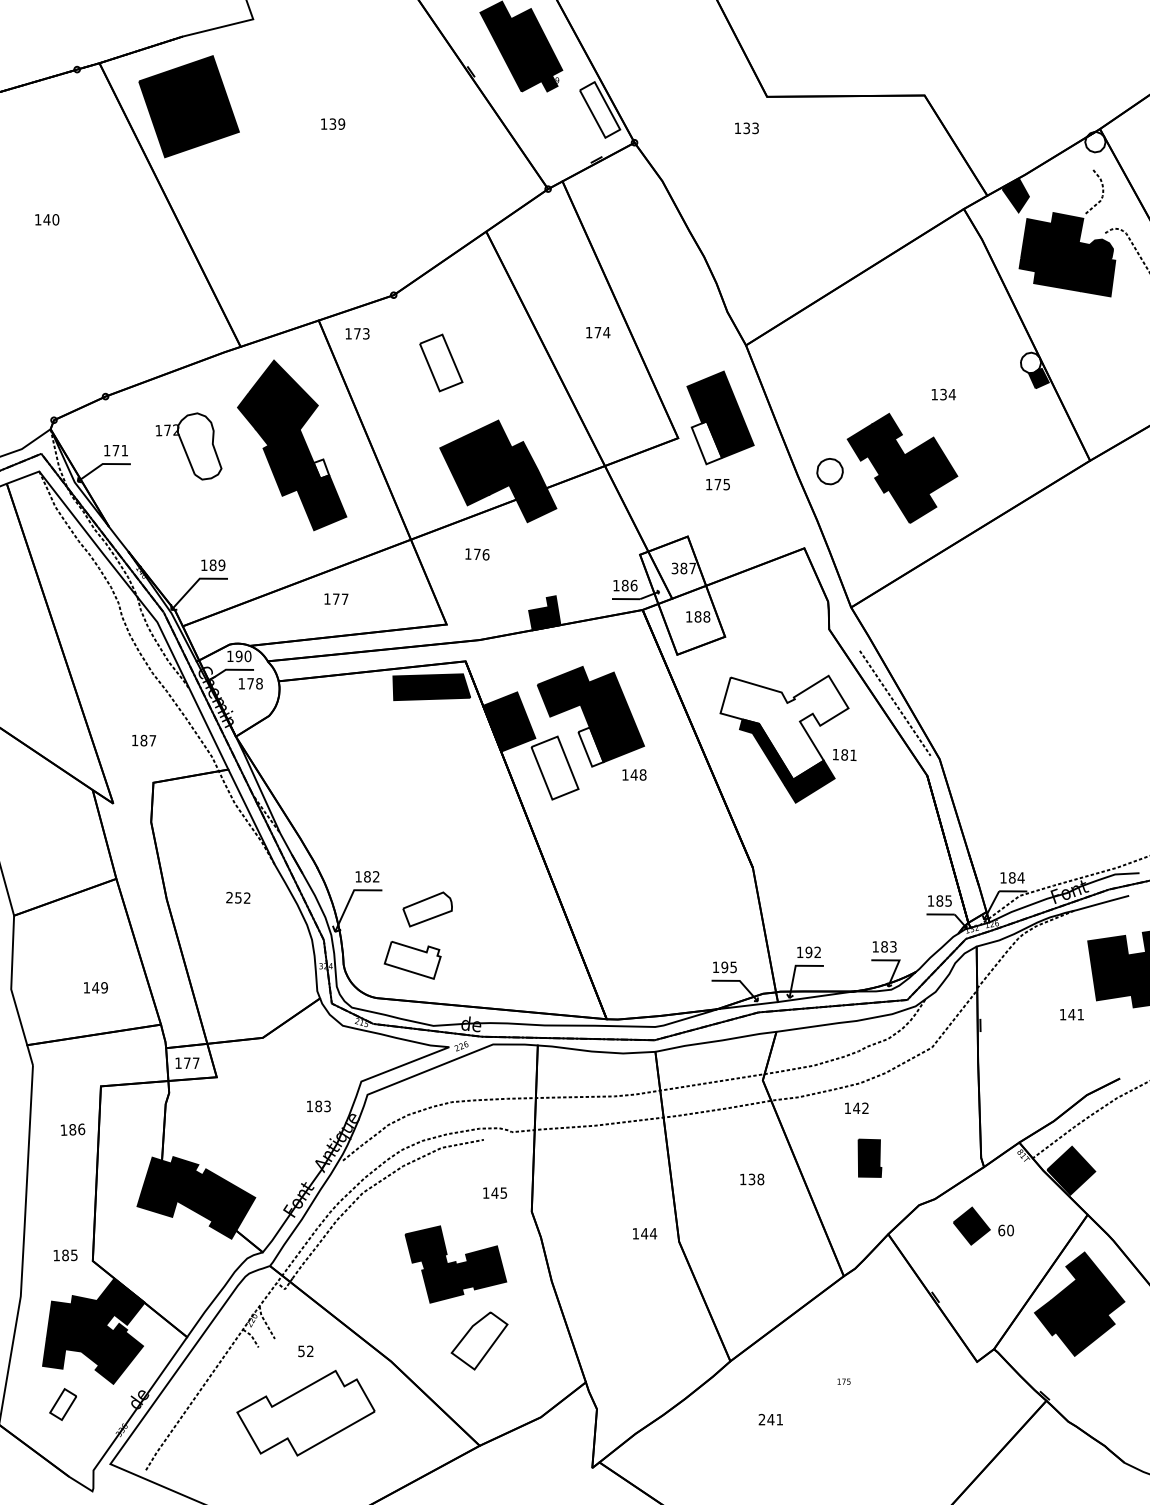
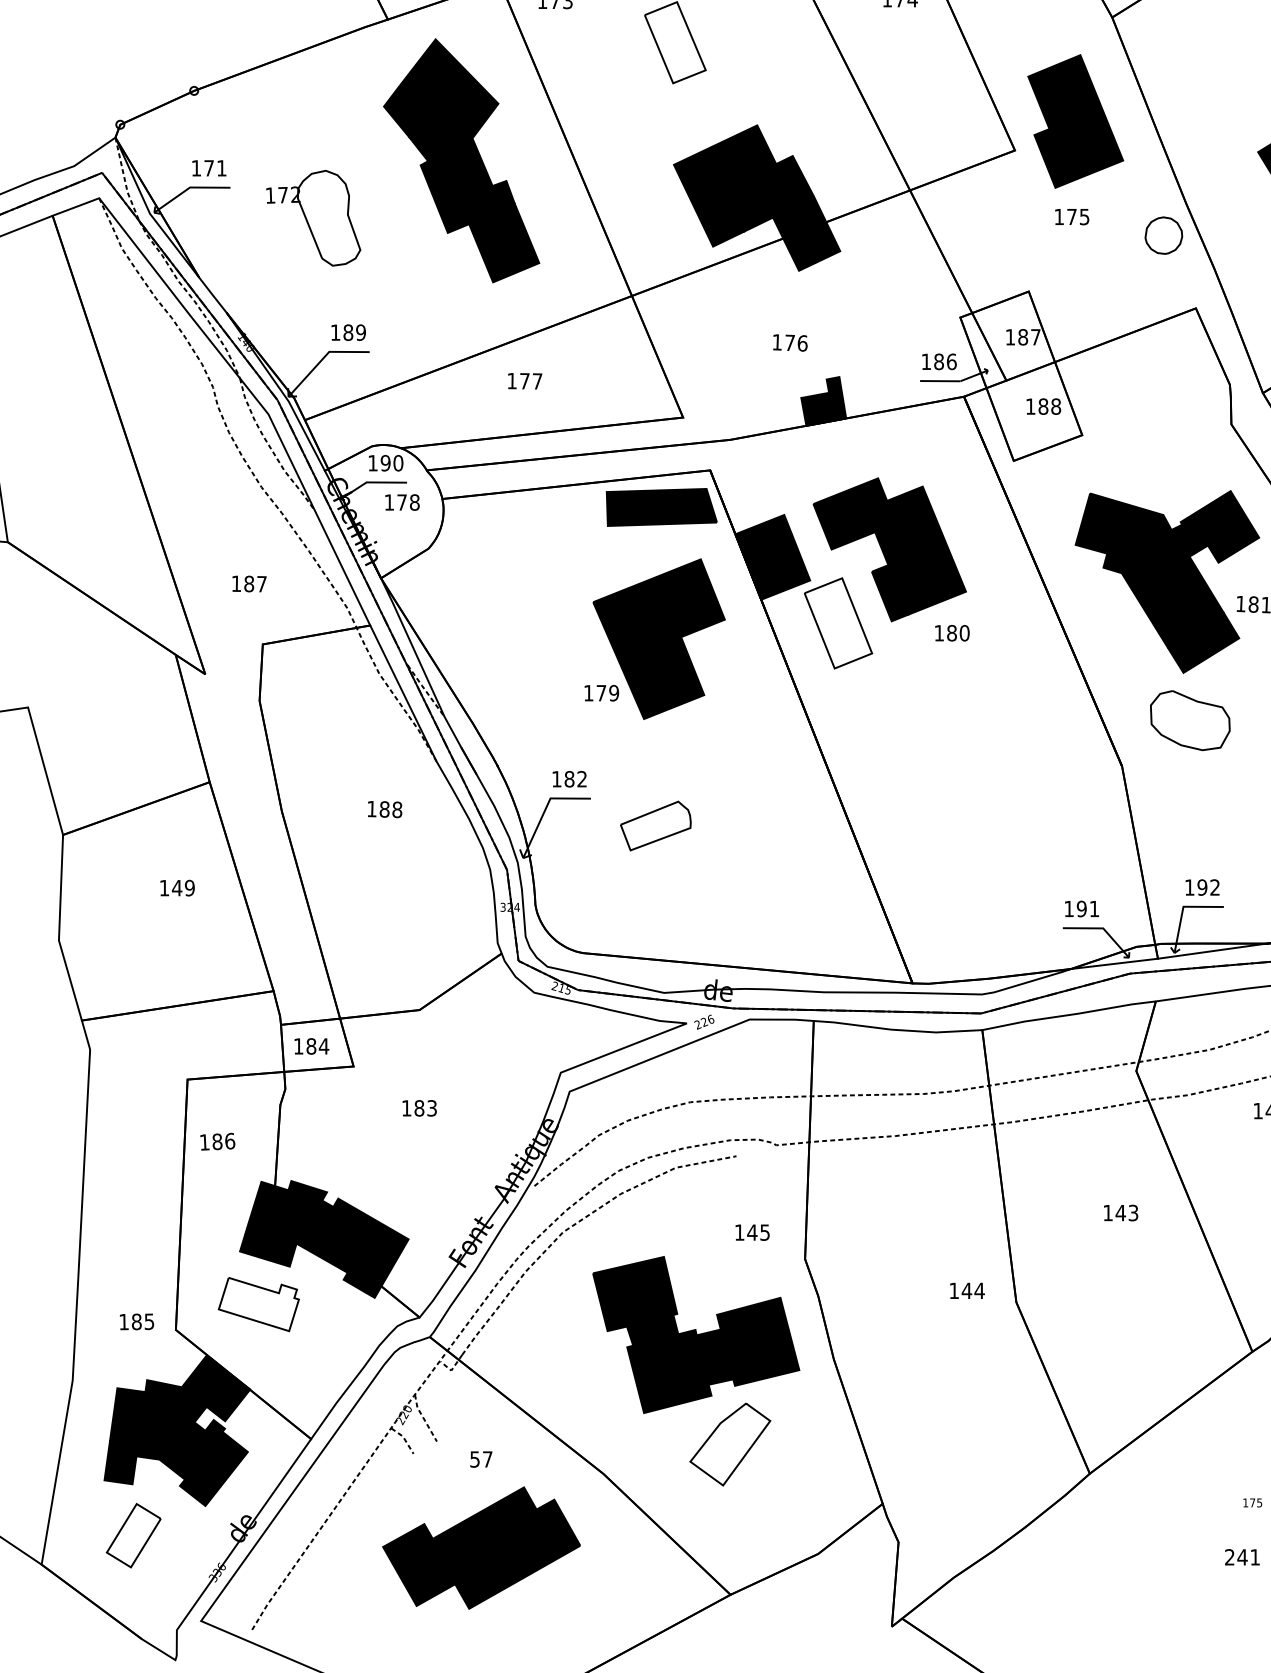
fill: (706, 442) -> (1055, 156), added
part: (188, 446) -> (313, 218), moved
fill: (321, 468) -> (503, 193), added
part: (829, 471) -> (1163, 235), moved
text: (477, 554) -> (790, 343), moved
text: (674, 568) -> (1009, 337), 387 -> 187
fill: (784, 727) -> (1167, 565), added
fill: (590, 746) -> (889, 592), added
text: (638, 774) -> (958, 632), 148 -> 180
part: (427, 778) -> (655, 638), added
part: (800, 835) -> (1190, 719), added
text: (238, 897) -> (384, 808), 252 -> 188
part: (412, 960) -> (258, 1304), moved
text: (733, 967) -> (1094, 909), 195 -> 191
text: (95, 987) -> (176, 887), moved
text: (191, 1062) -> (317, 1045), 177 -> 184
text: (318, 1106) -> (419, 1108), moved
text: (73, 1129) -> (218, 1141), moved
text: (756, 1179) -> (1127, 1213), 138 -> 143
part: (455, 1264) -> (695, 1334), size x1.43
text: (310, 1350) -> (487, 1458), 52 -> 57
part: (62, 1404) -> (132, 1535), size x1.43
fill: (305, 1412) -> (480, 1547), added
text: (770, 1419) -> (1241, 1557), moved

